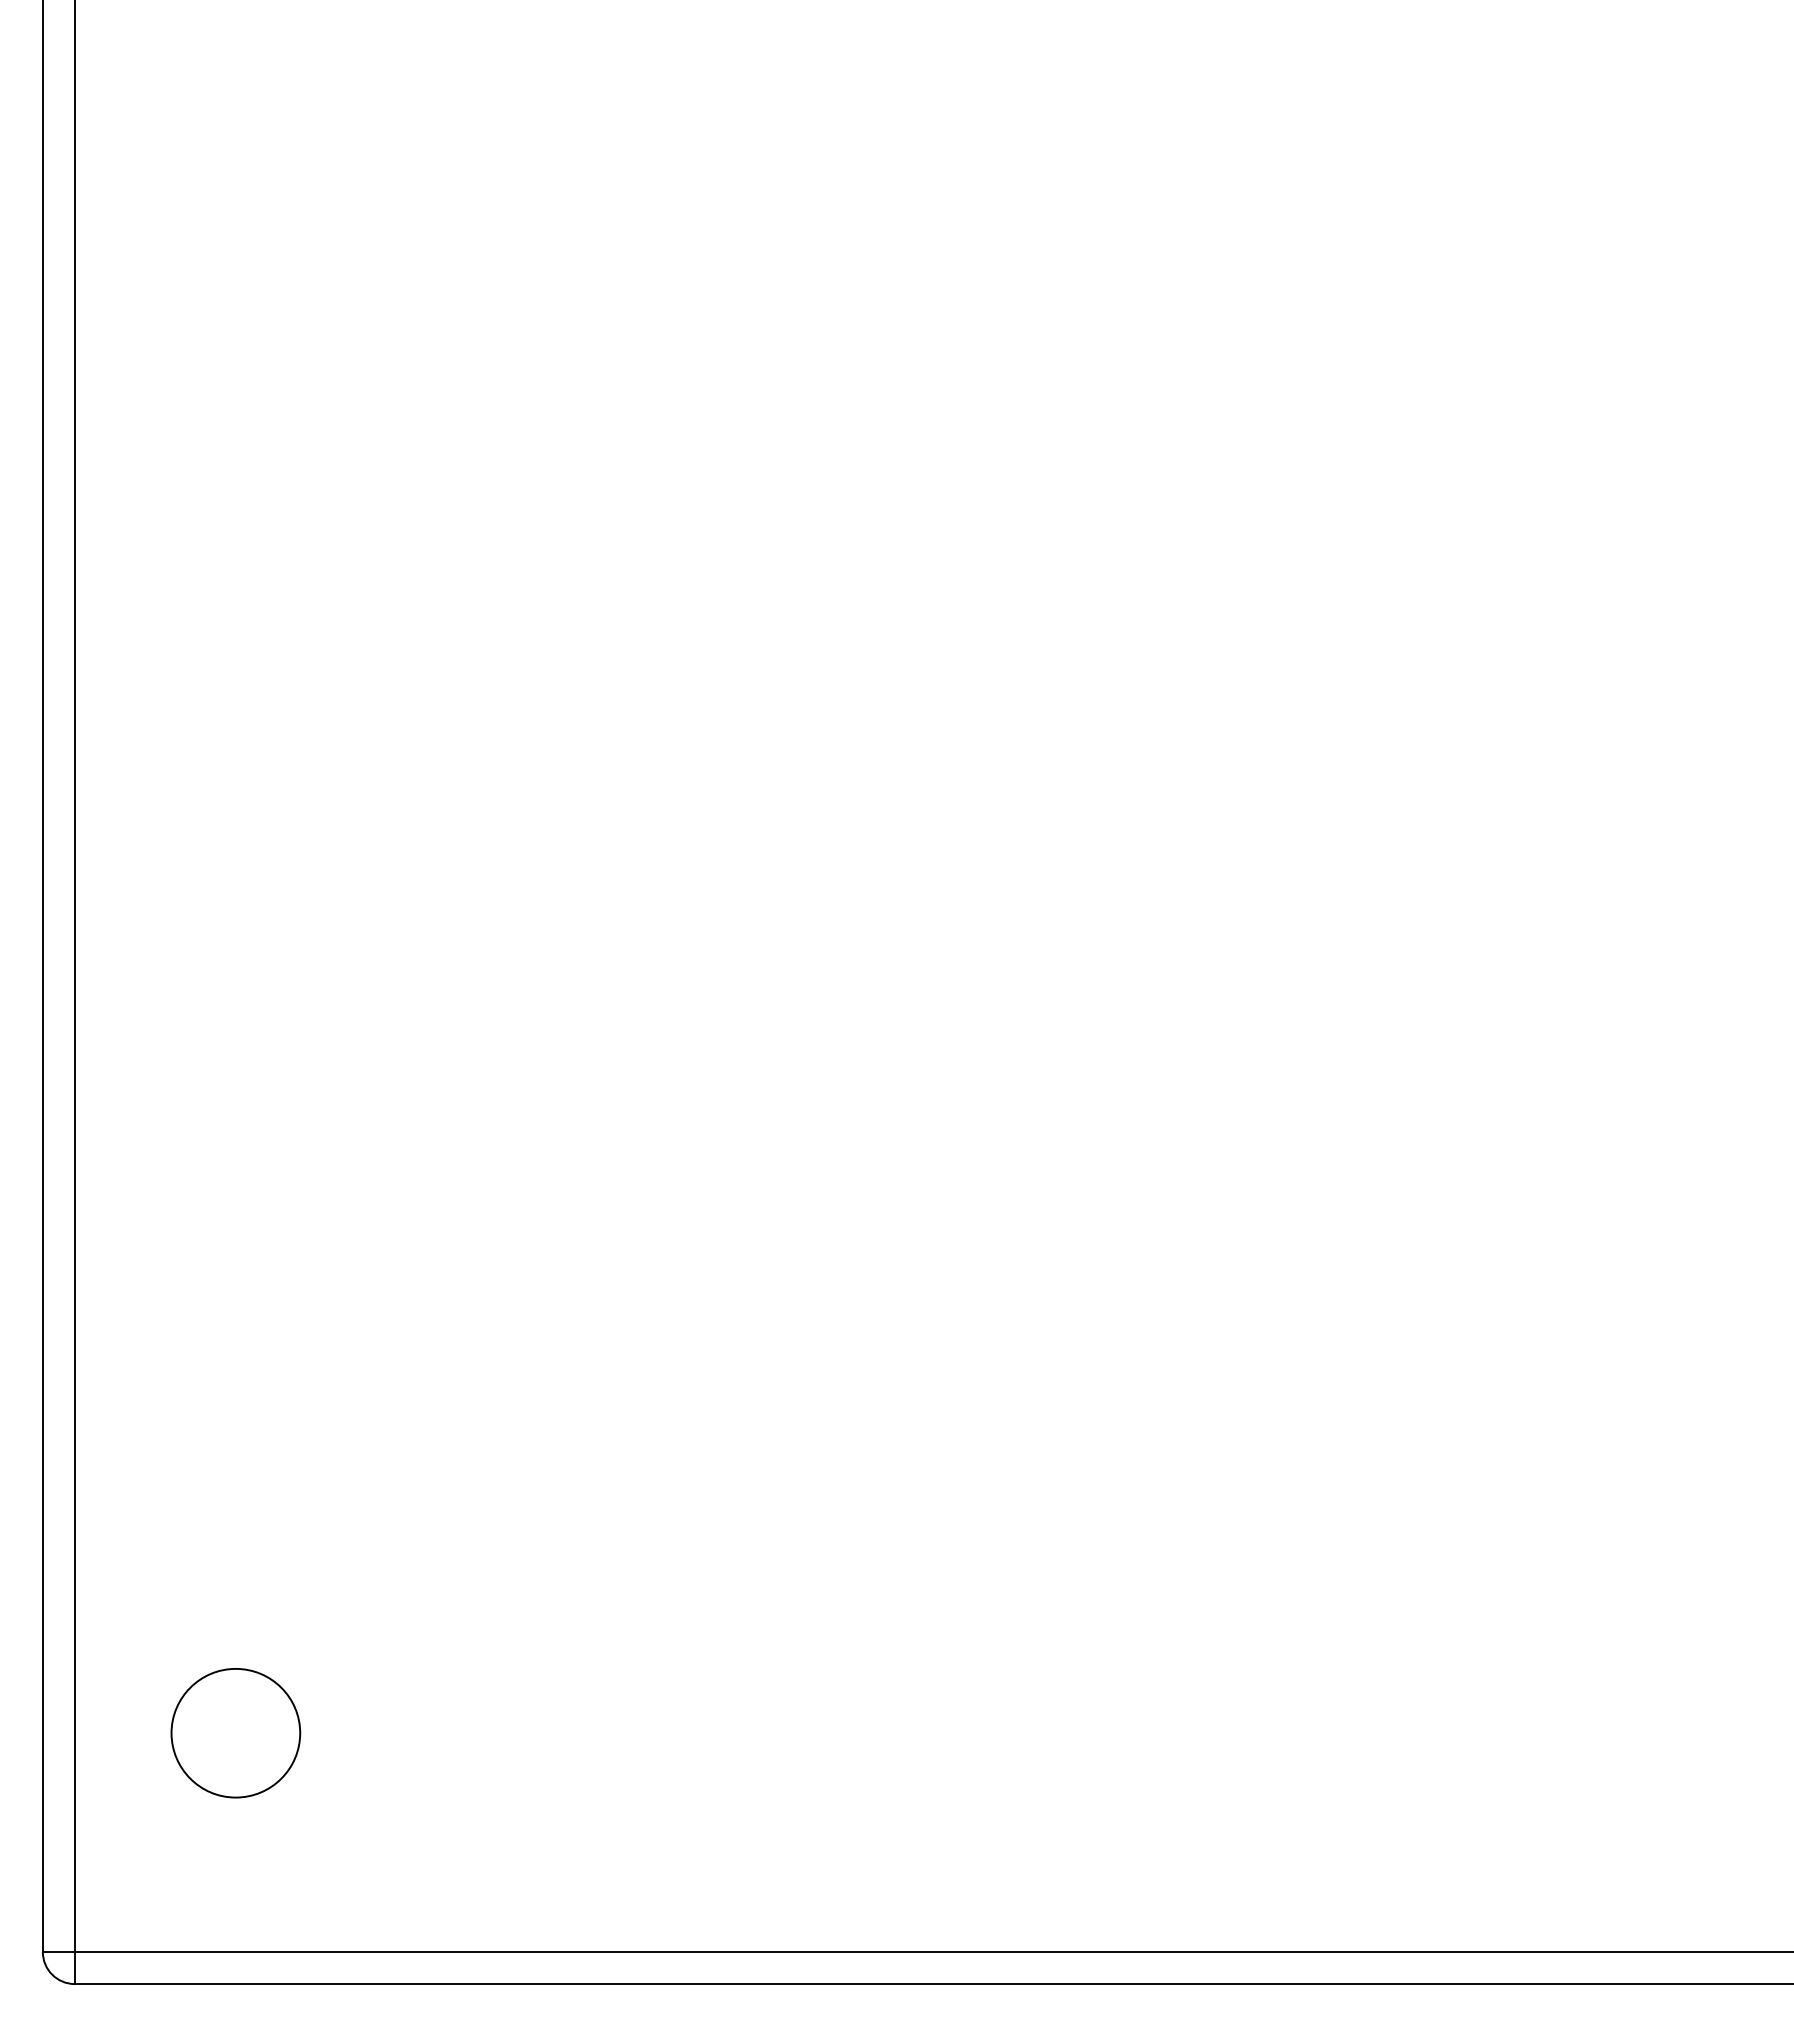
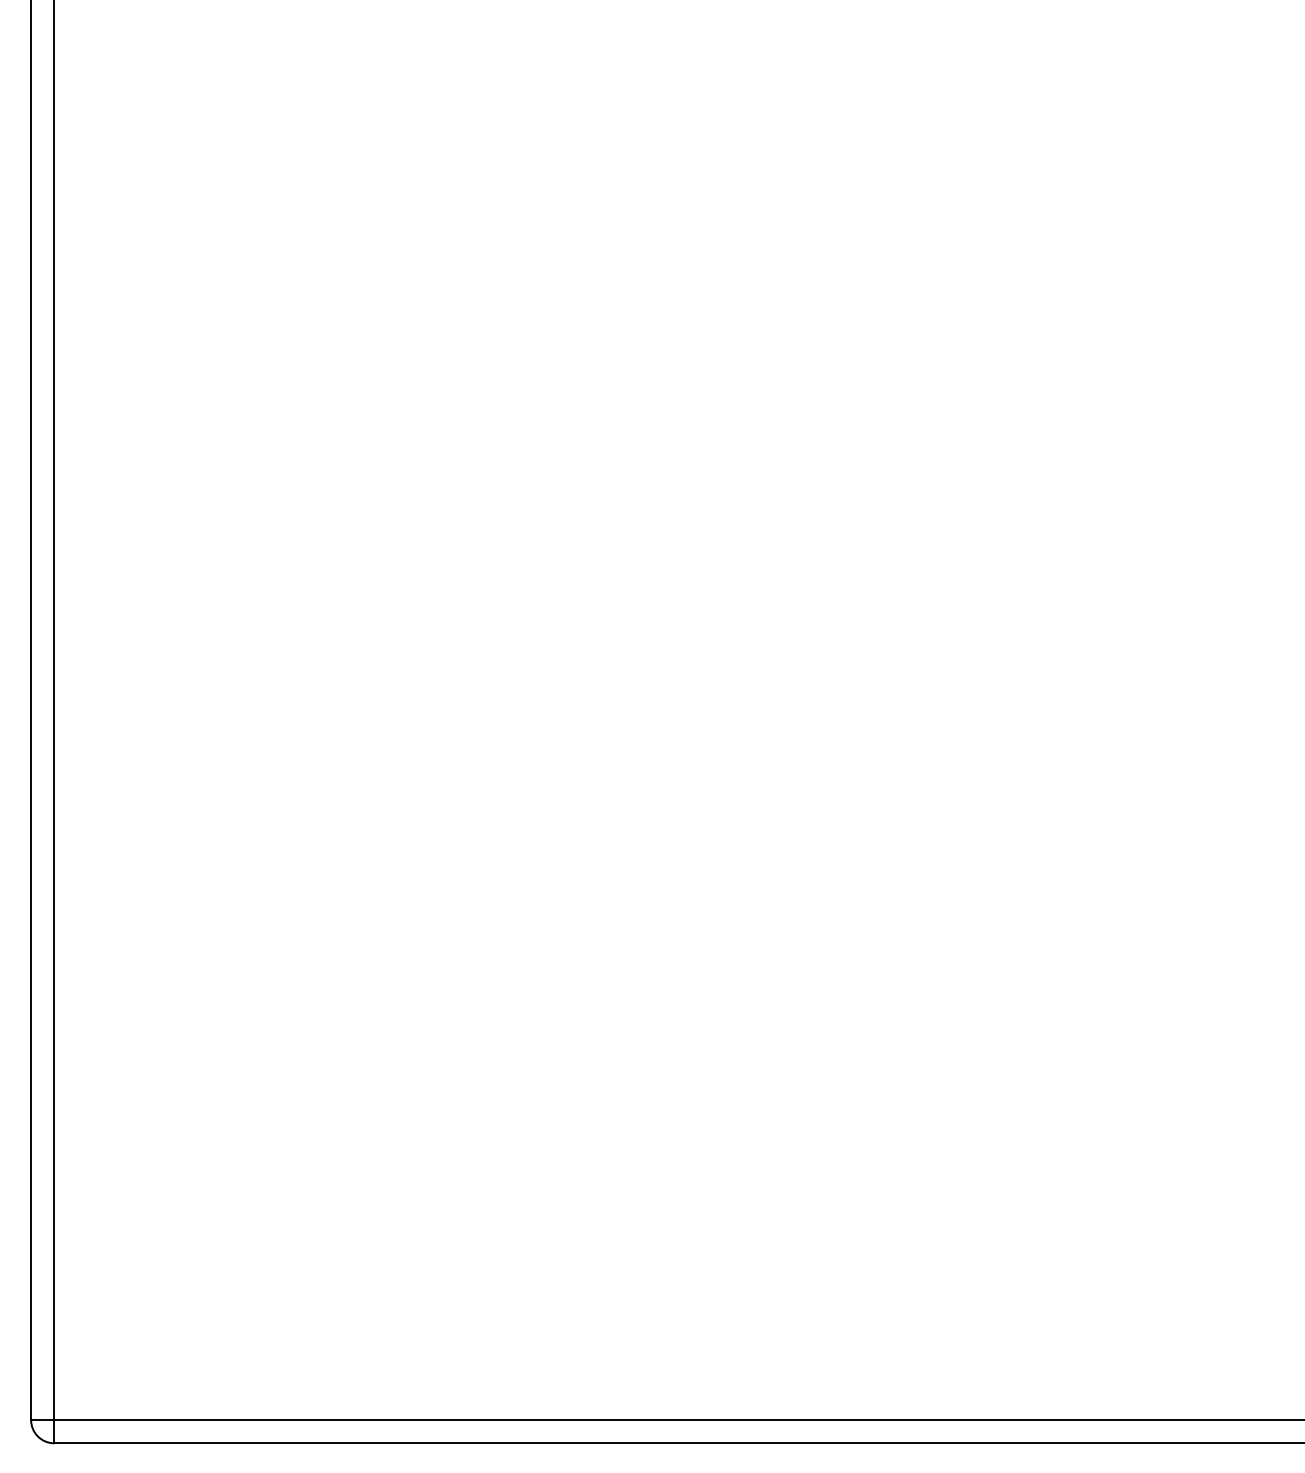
part: (235, 1733) -> (171, 1261), removed

